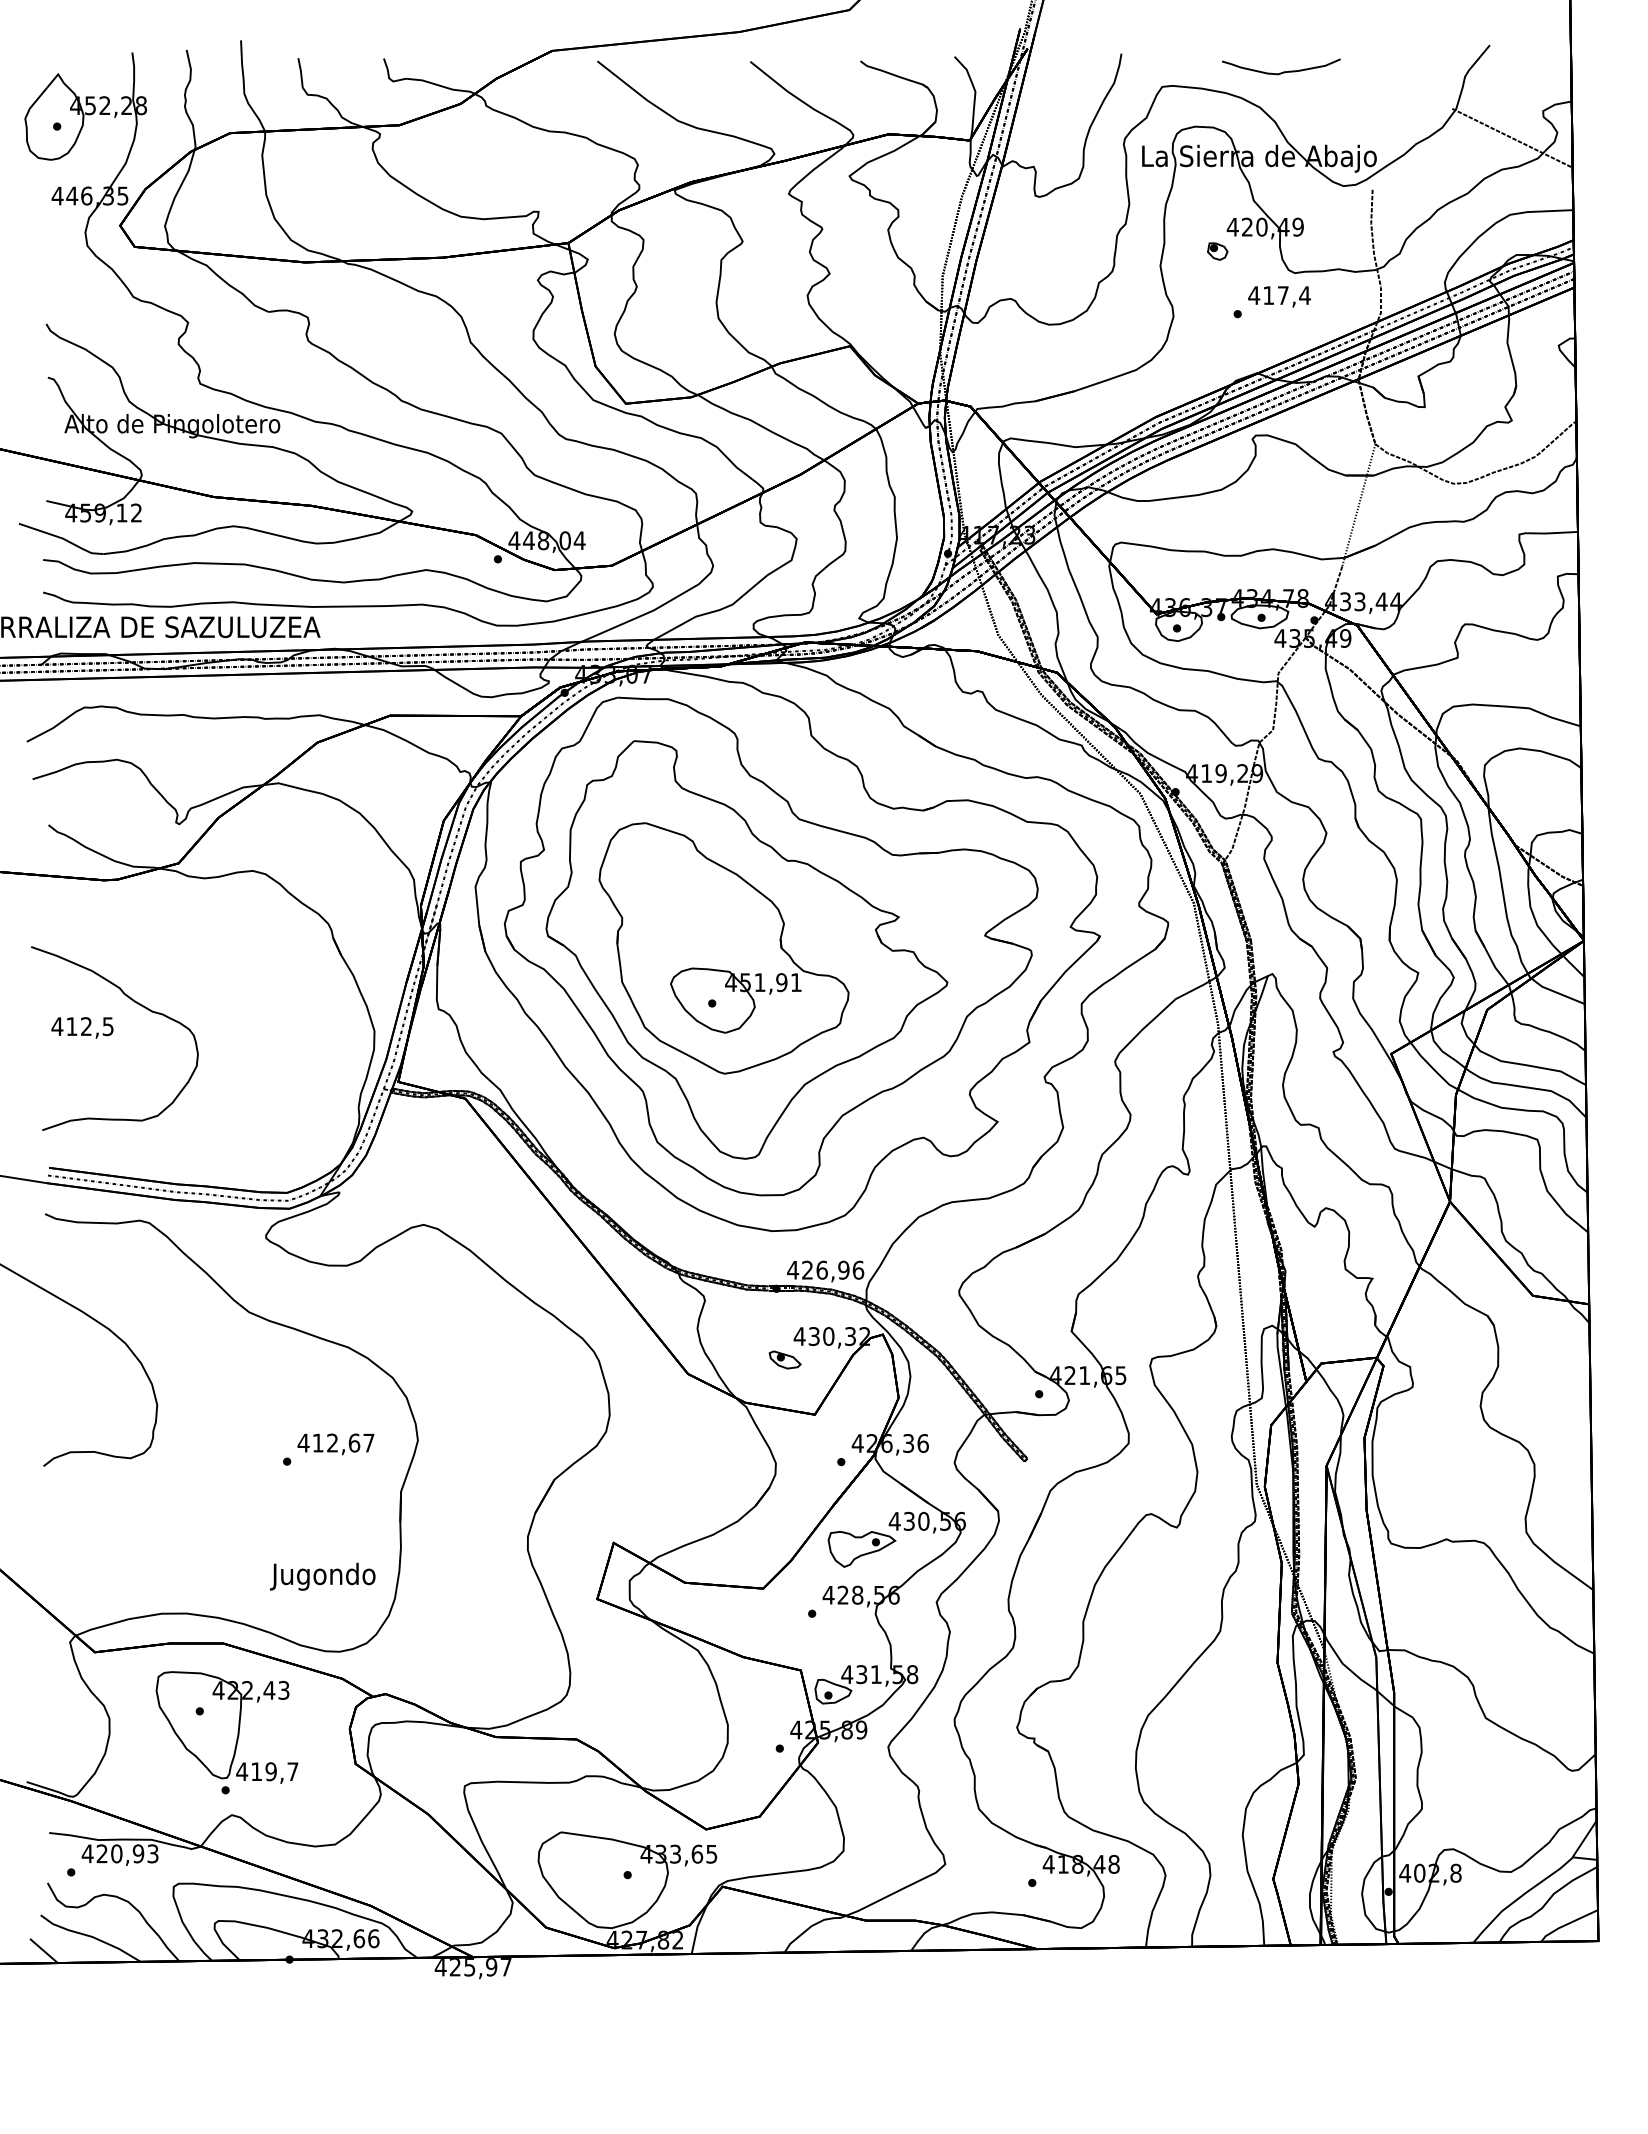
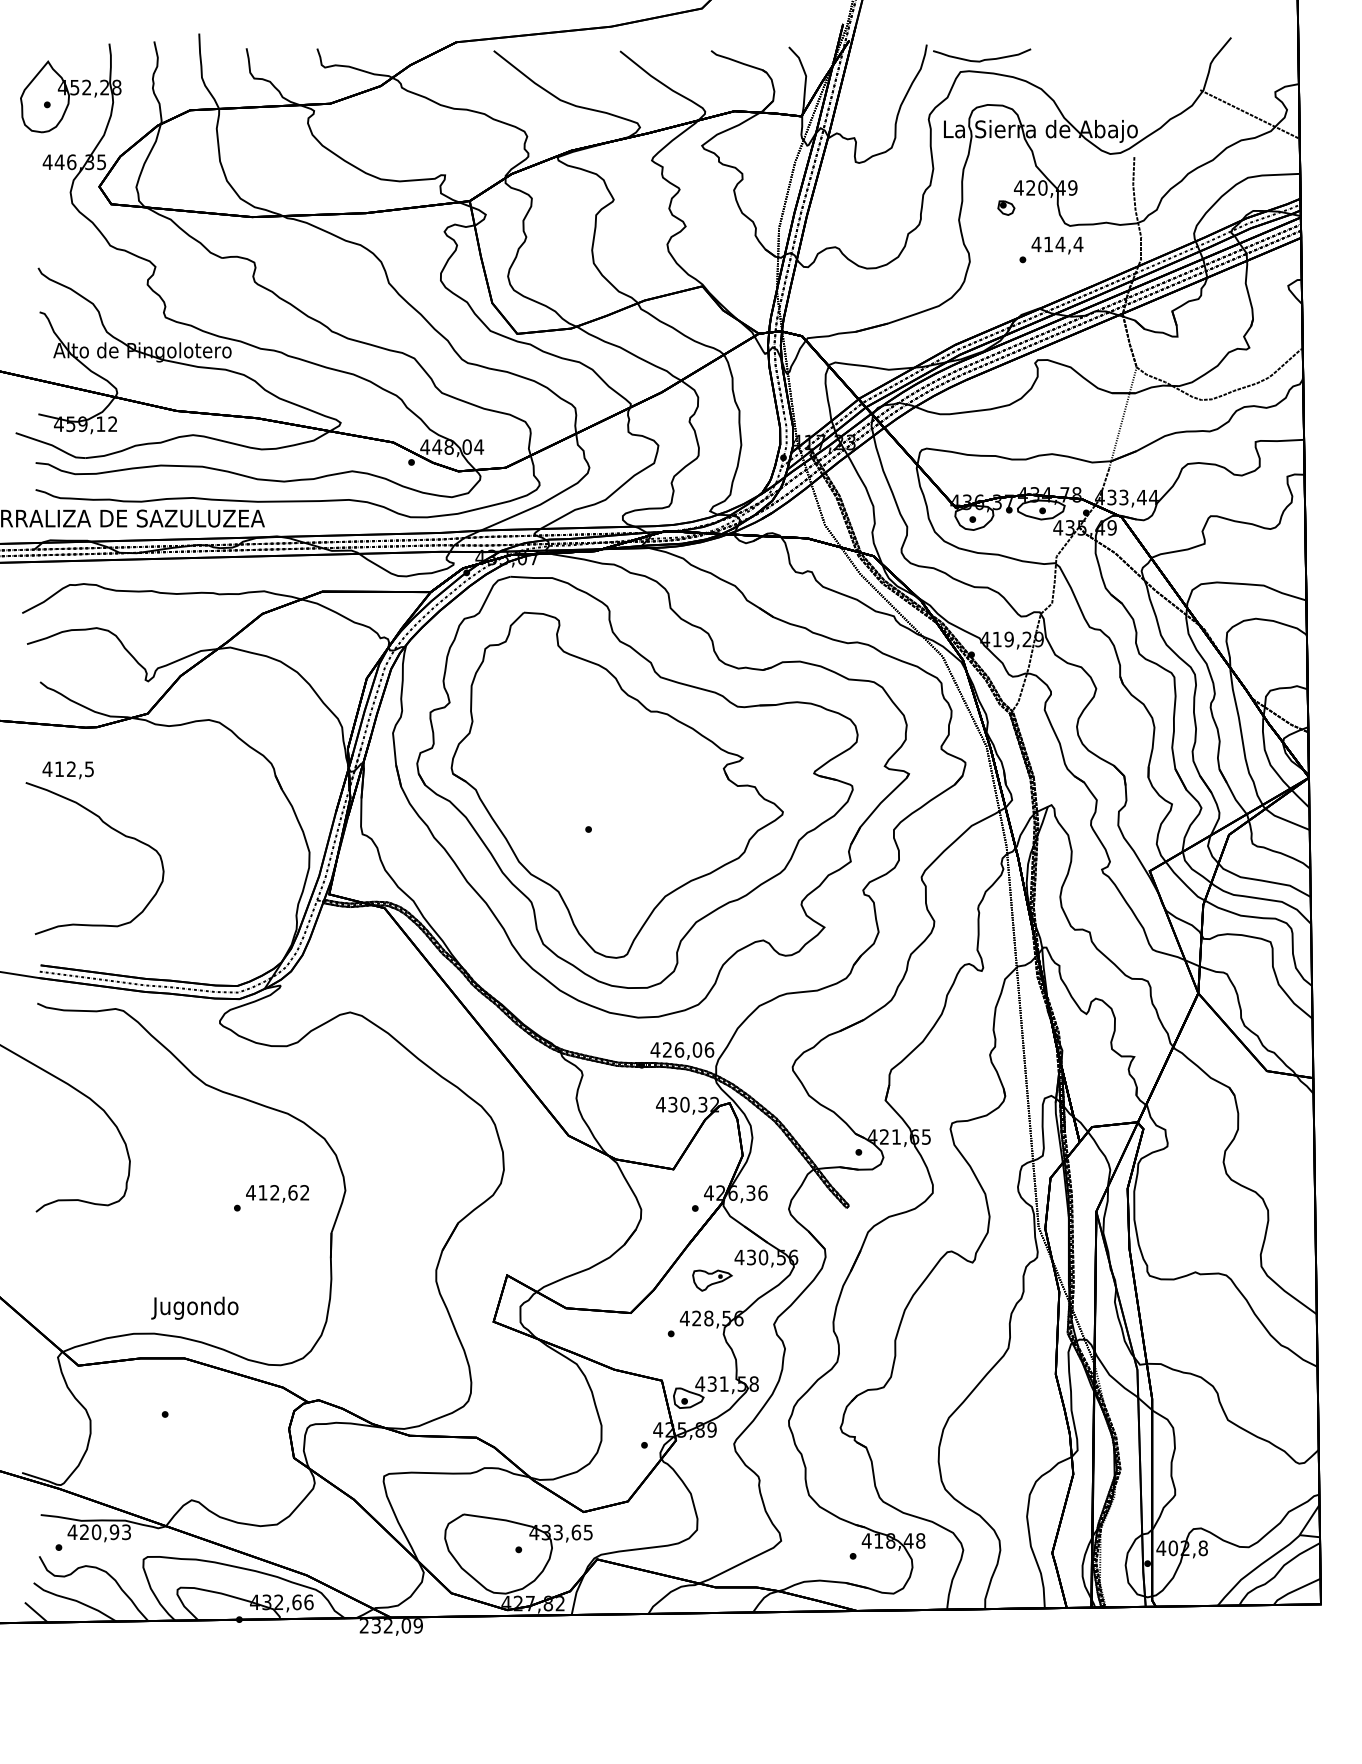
curve: (1283, 71) -> (983, 59), moved
text: (1283, 295) -> (1060, 244), 417,4 -> 414,4
part: (723, 948) -> (597, 784), removed
text: (82, 1027) -> (68, 770), moved
text: (843, 1270) -> (697, 1050), 426,96 -> 426,06
part: (784, 1359) -> (648, 1123), removed
text: (368, 1442) -> (304, 1192), 412,67 -> 412,62
part: (861, 1549) -> (711, 1280), size x0.7
text: (322, 1576) -> (194, 1308), moved
part: (226, 1732) -> (187, 1431), removed
text: (472, 1967) -> (390, 1626), 425,97 -> 232,09

